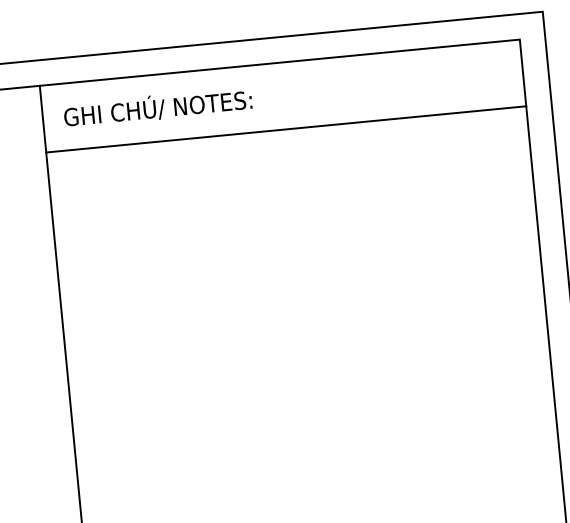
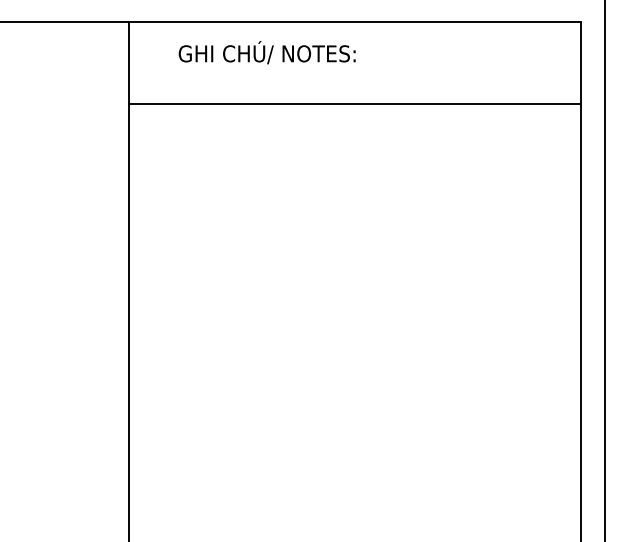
text: (157, 107) -> (266, 52), moved
line: (285, 129) -> (354, 103), moved

